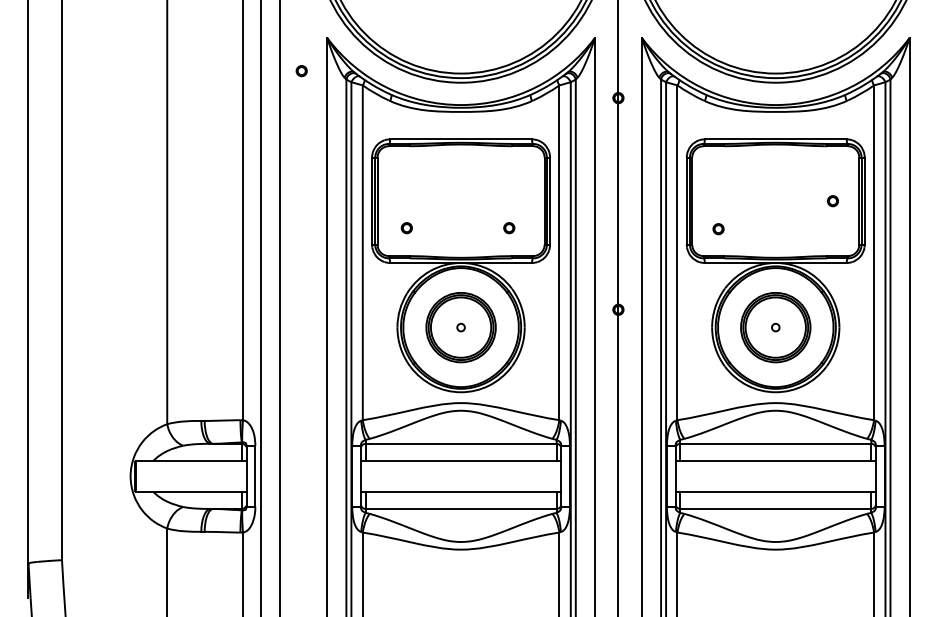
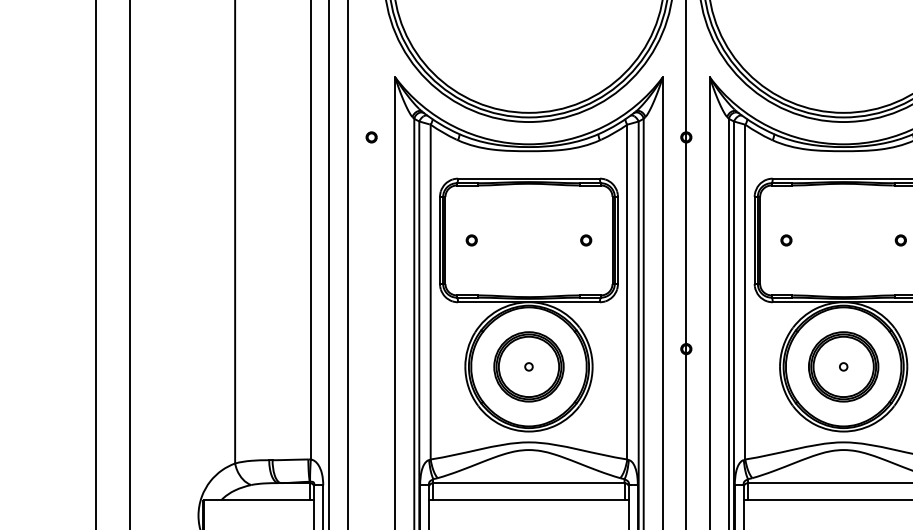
part: (301, 71) -> (371, 137), moved
part: (406, 228) -> (471, 240), moved
part: (509, 228) -> (586, 240), moved
part: (718, 229) -> (786, 240), moved

